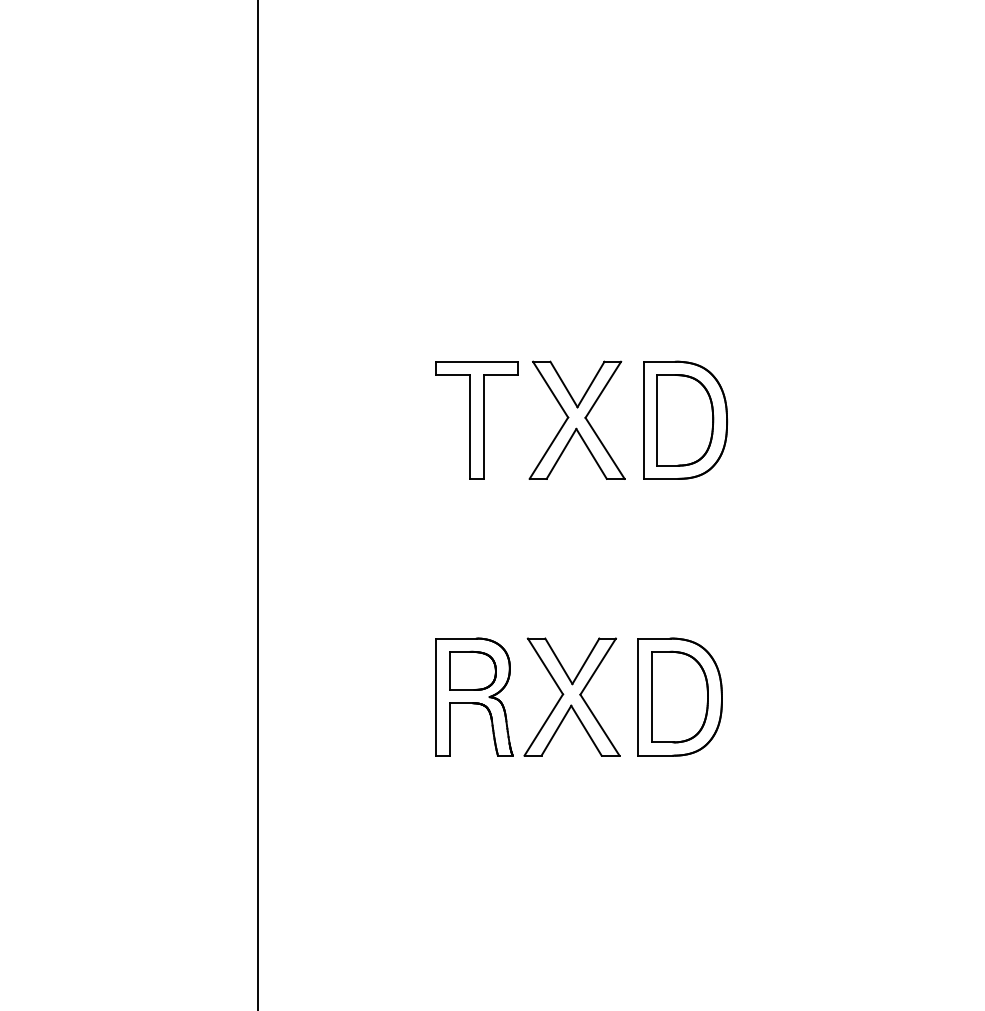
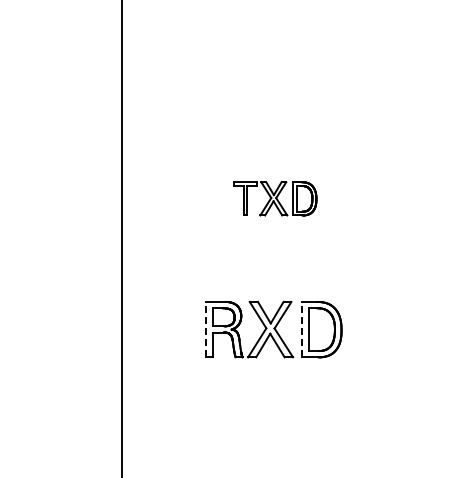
part: (580, 419) -> (274, 198), size x0.6
line: (436, 696) -> (206, 329), solid -> dashed
line: (639, 696) -> (302, 329), solid -> dashed

